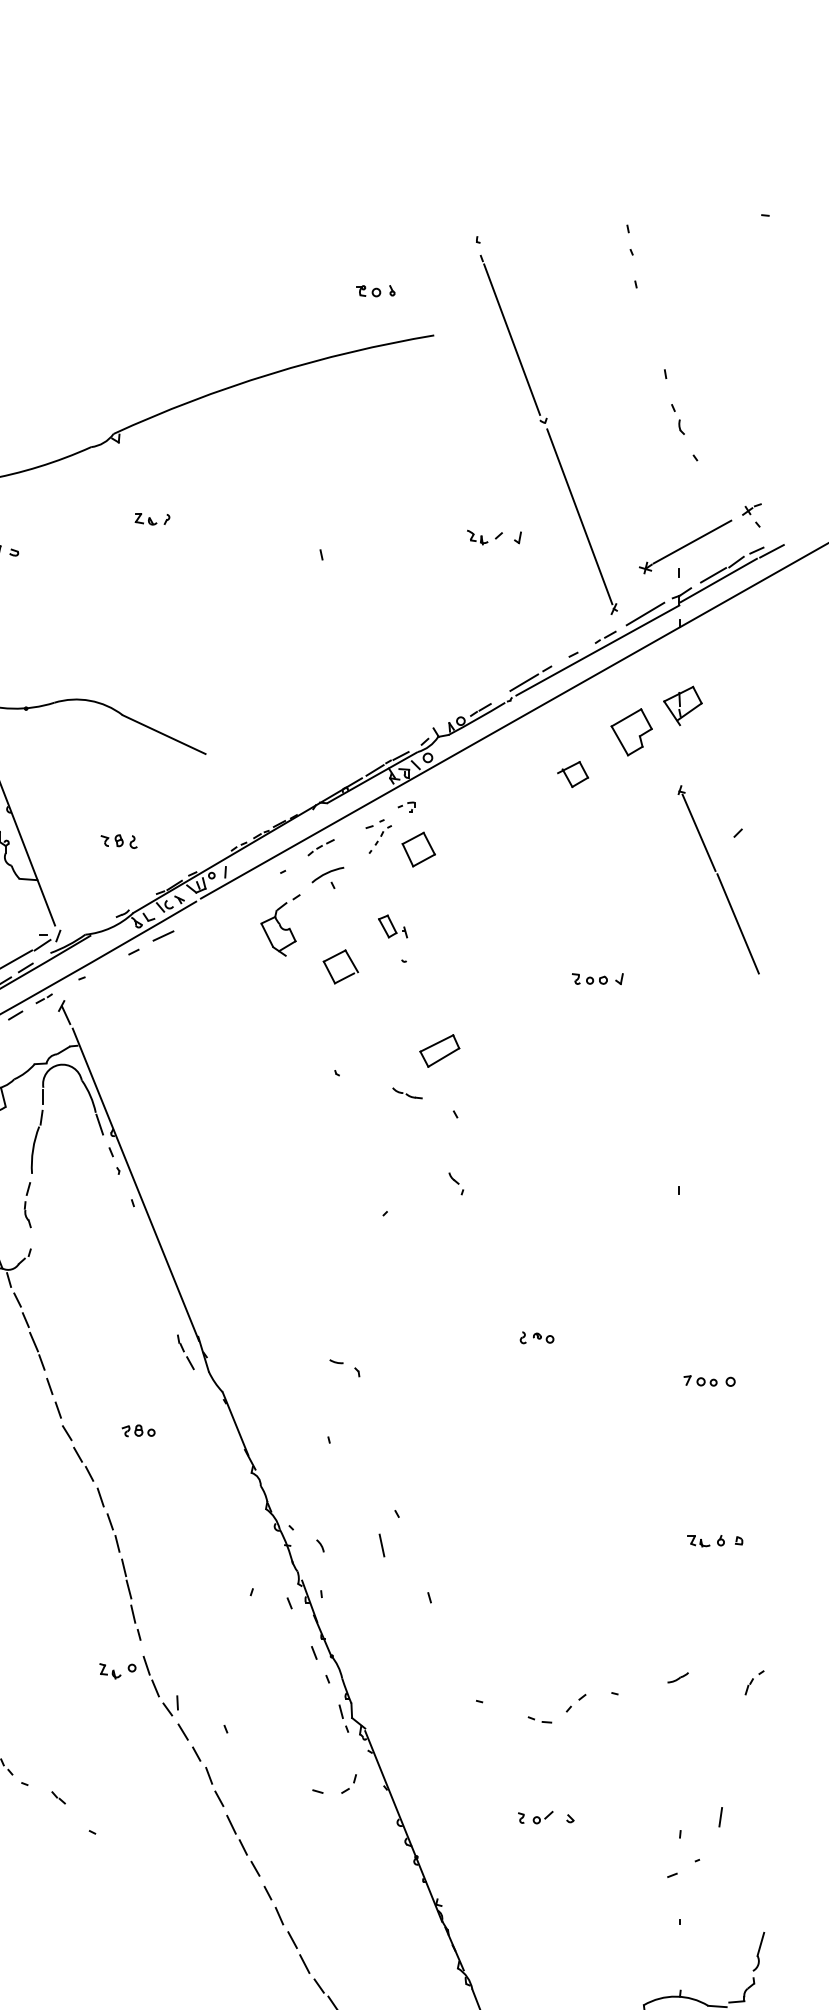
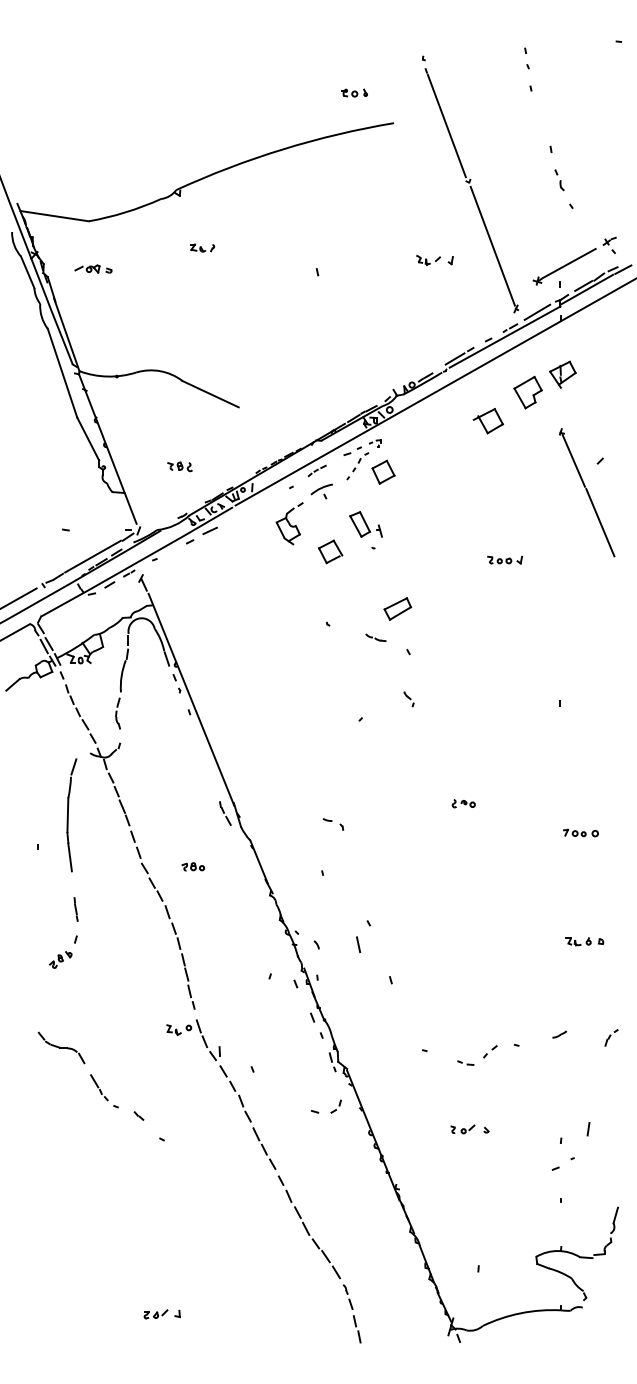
part: (571, 774) -> (487, 421), size x1.43
part: (378, 836) -> (356, 463), size x1.43
part: (392, 926) -> (365, 524), size x1.67

